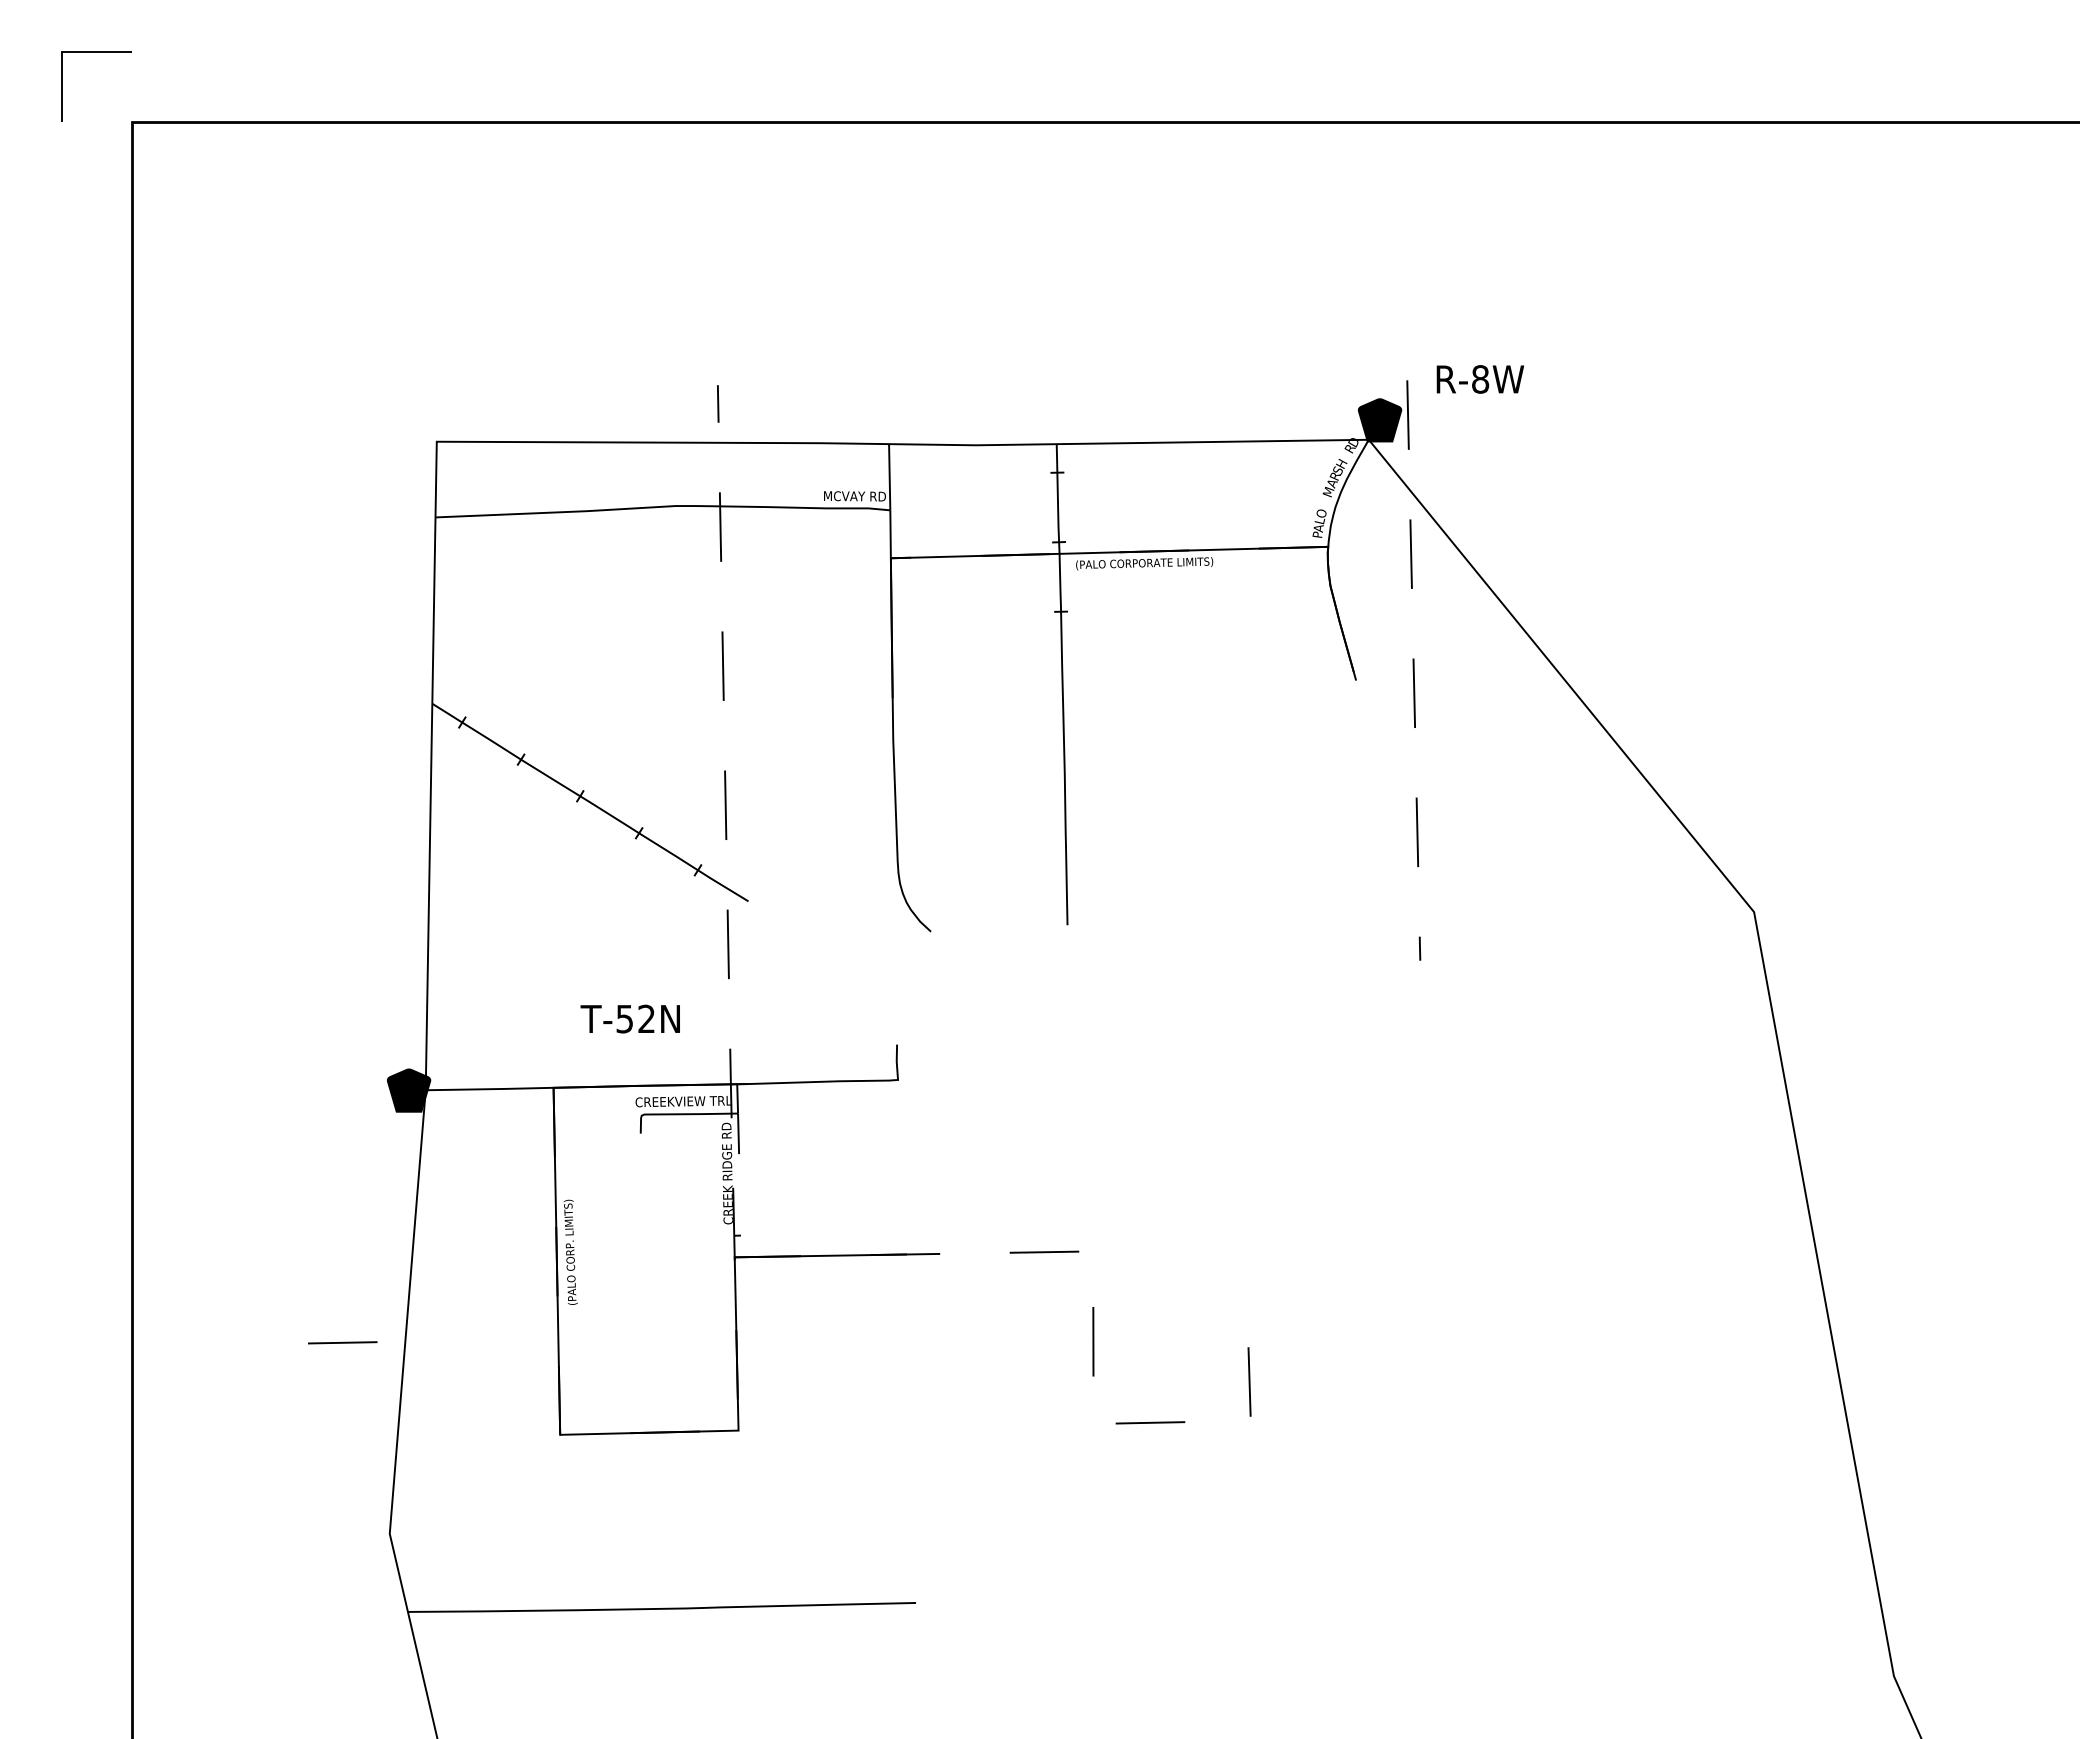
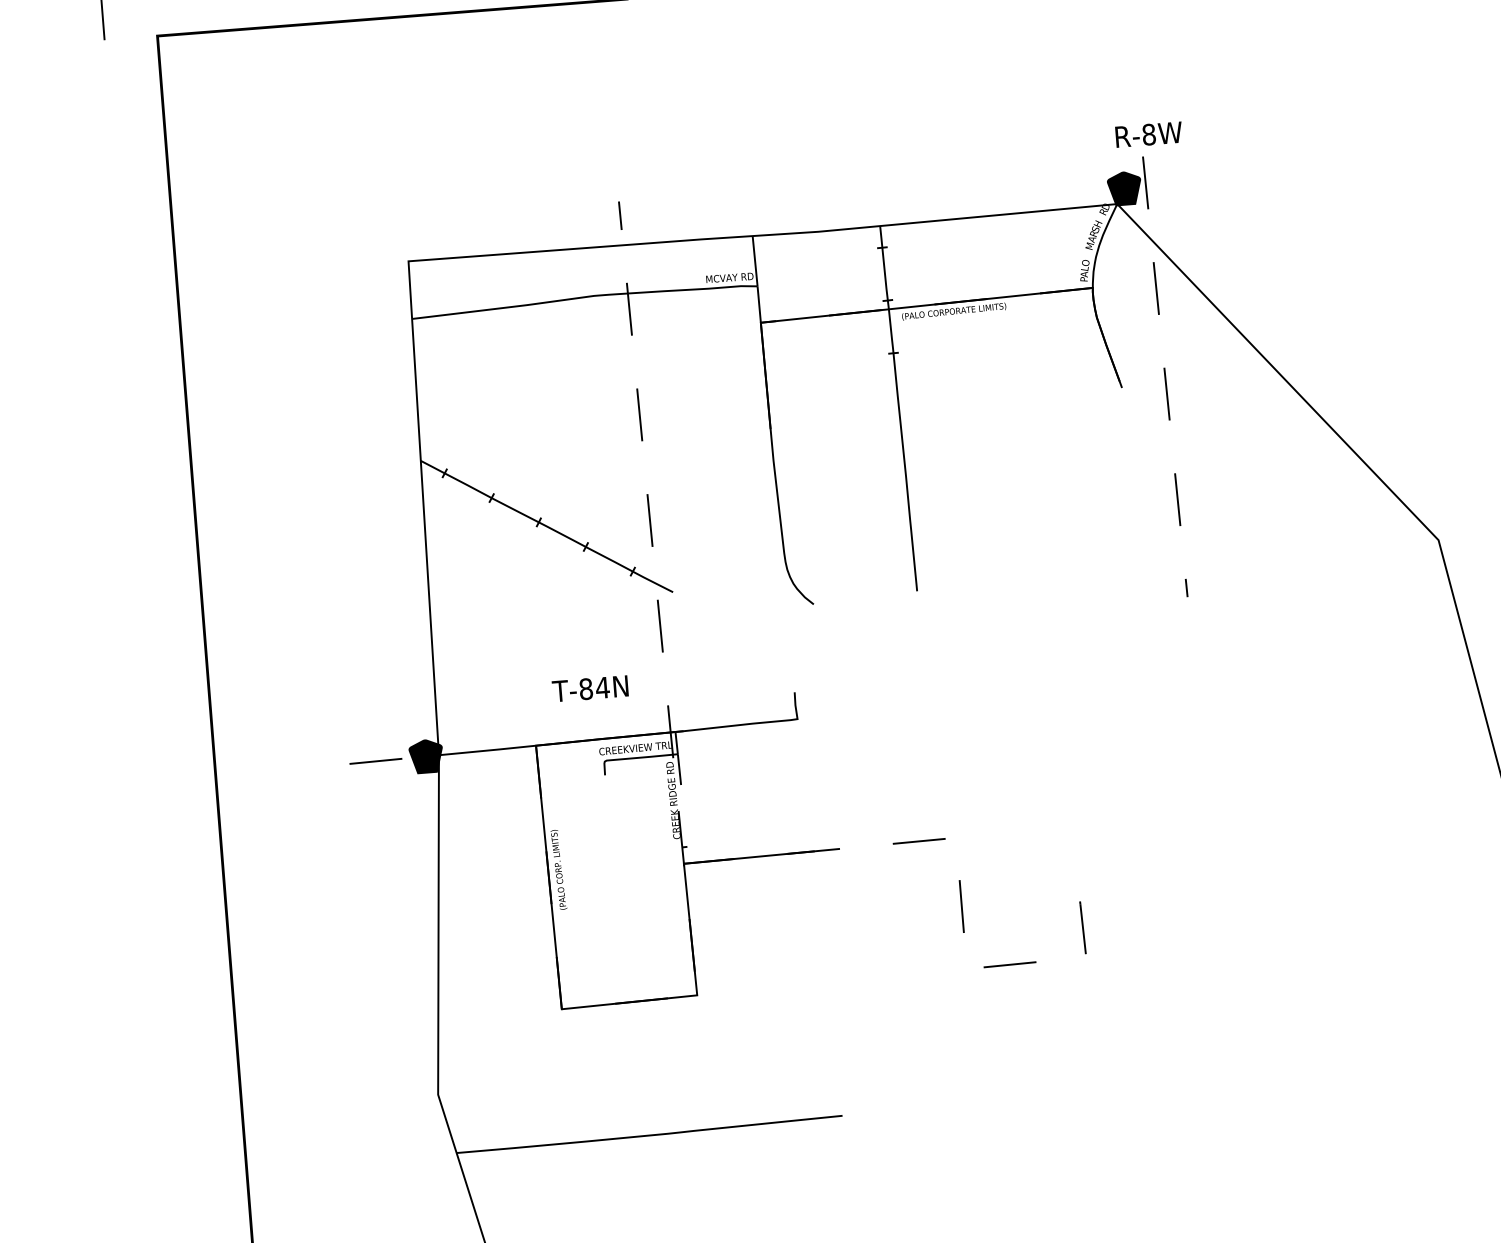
text: (1480, 379) -> (1149, 134), moved
text: (635, 1018) -> (594, 688), T-52N -> T-84N
line: (342, 1342) -> (375, 761), moved

